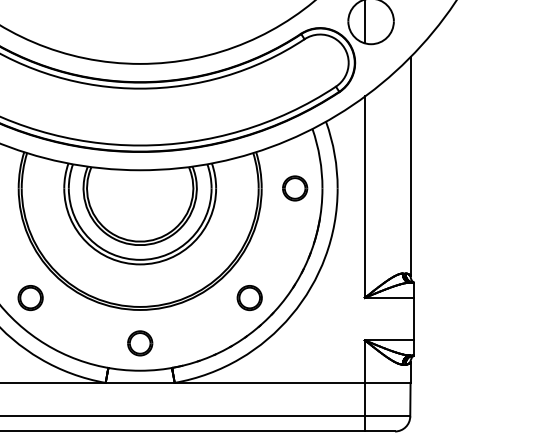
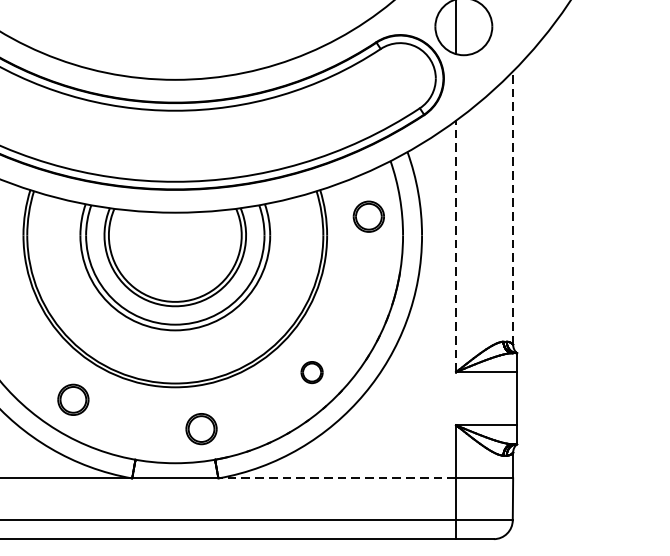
line: (410, 166) -> (513, 208), solid -> dashed
part: (295, 188) -> (369, 216), moved
line: (364, 197) -> (455, 246), solid -> dashed
part: (30, 298) -> (73, 400), moved
part: (249, 298) -> (311, 372), size x0.7
part: (140, 343) -> (201, 429), moved
line: (269, 382) -> (336, 477), solid -> dashed

